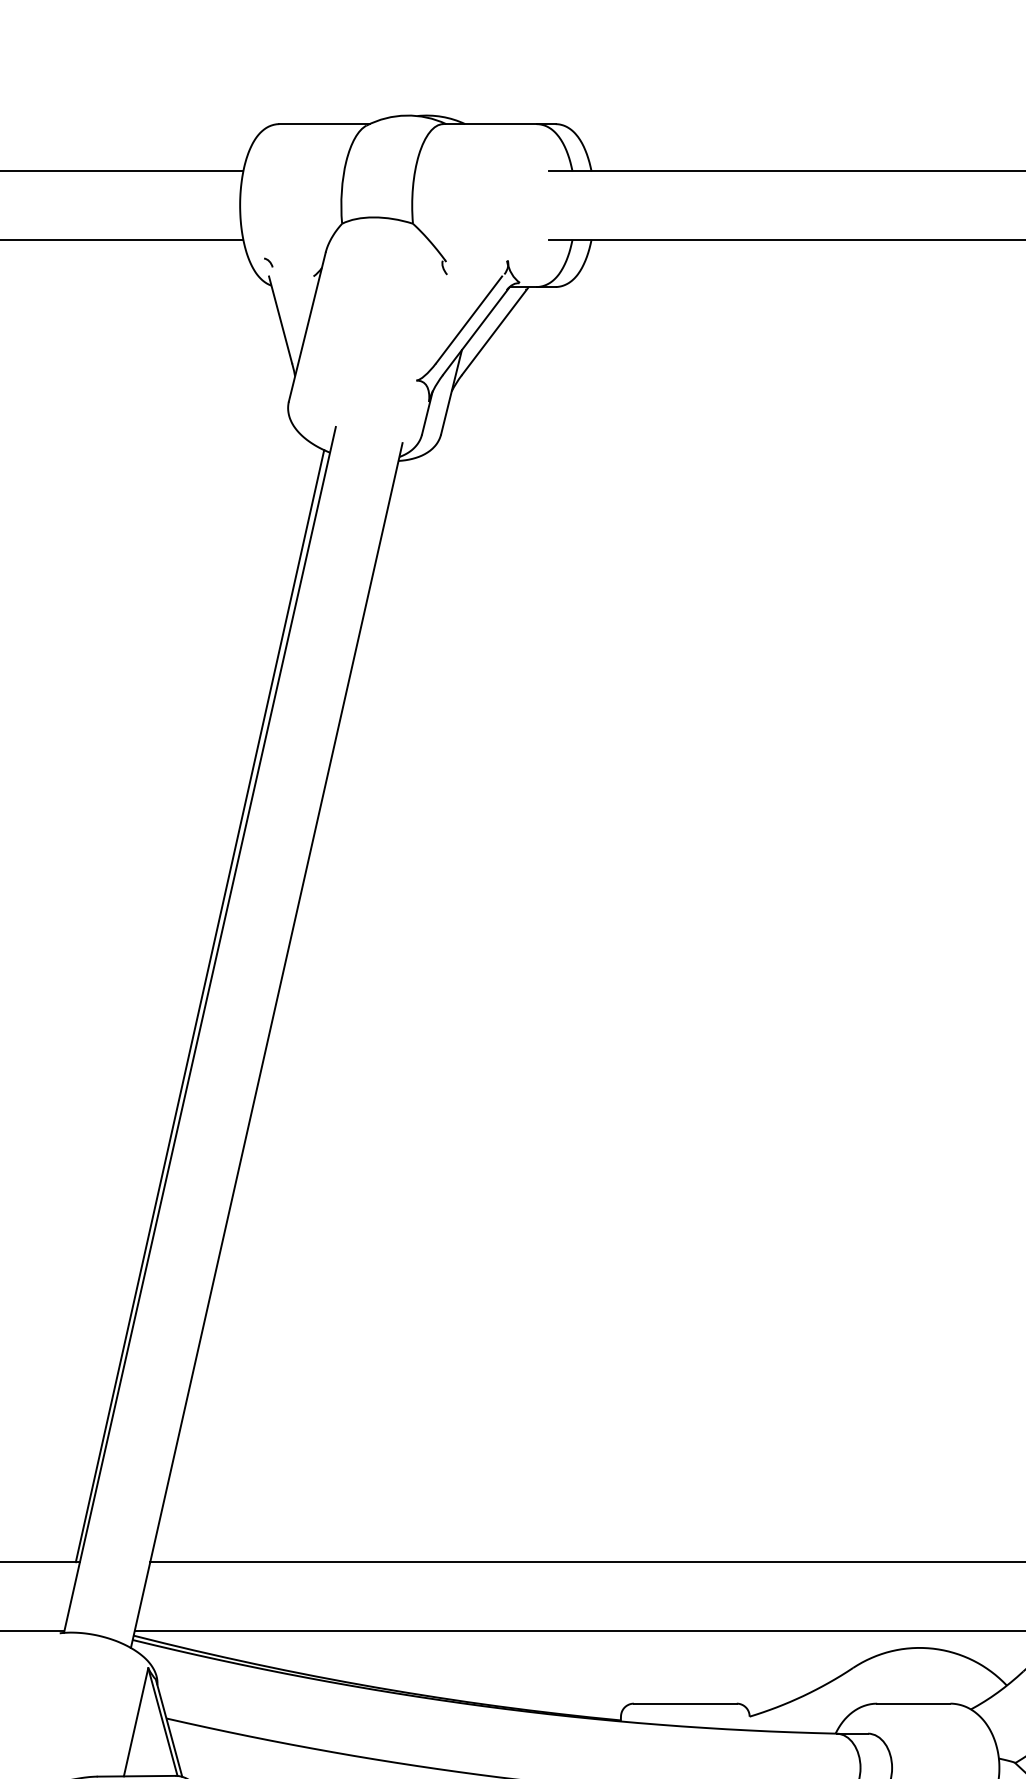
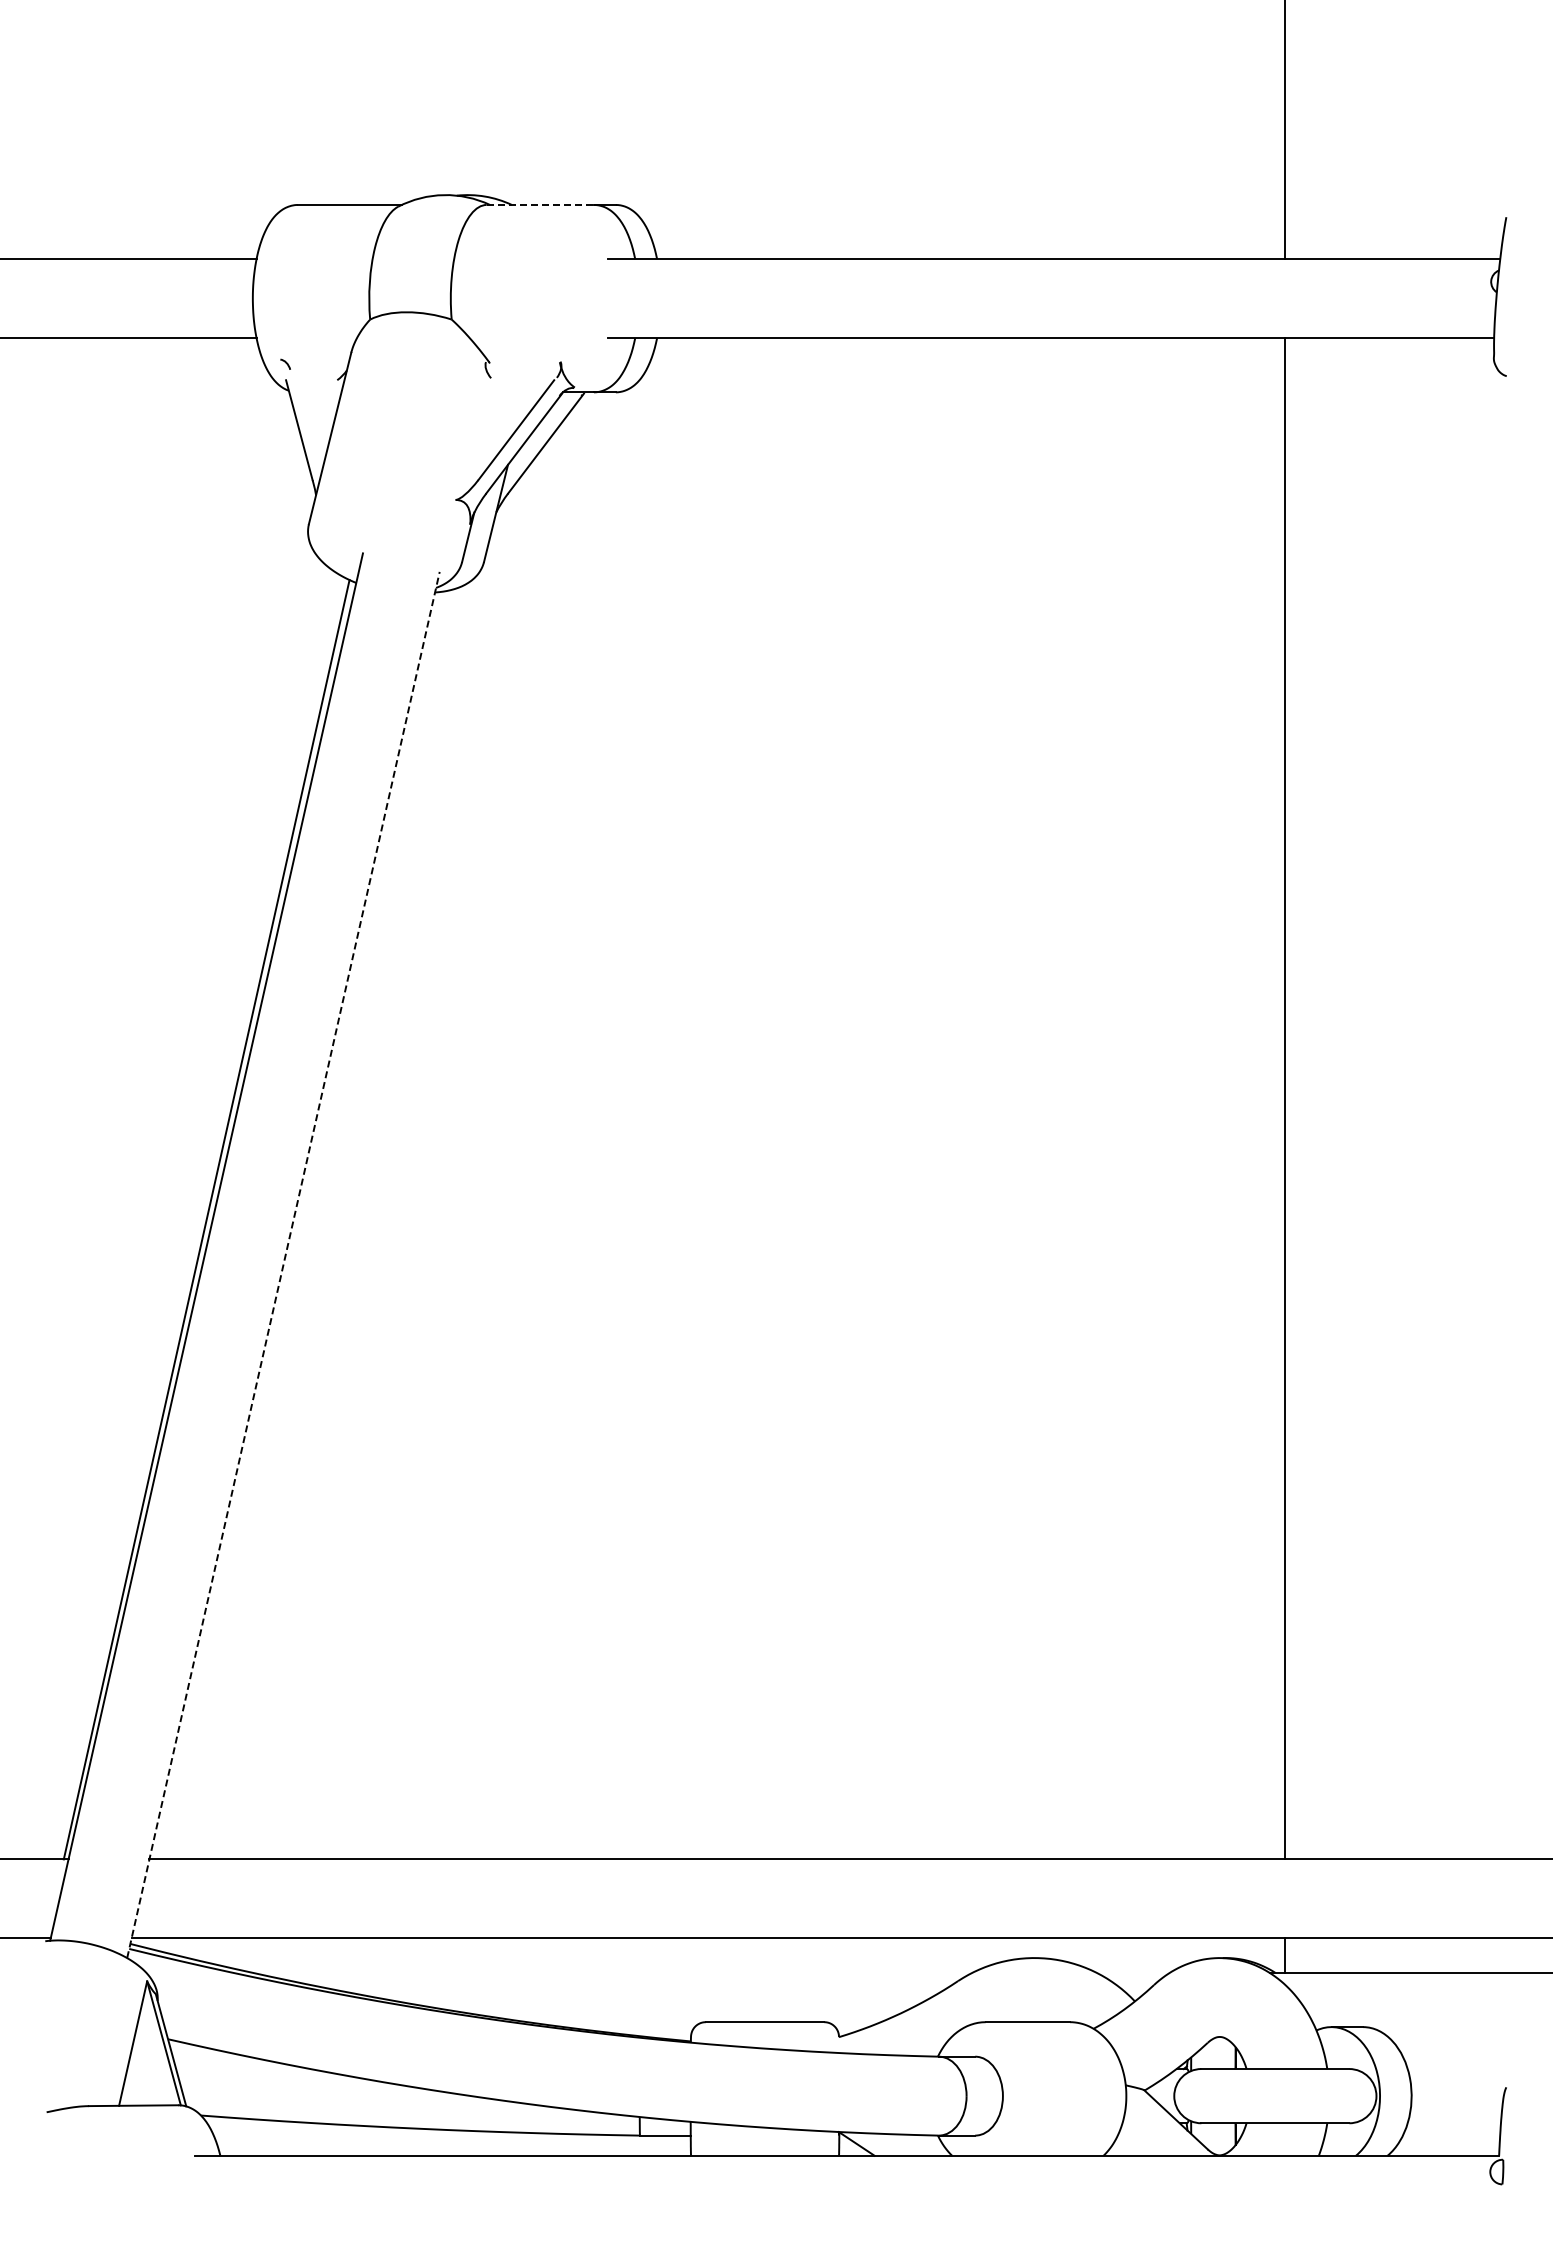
line: (490, 123) -> (540, 204), solid -> dashed
line: (266, 1045) -> (283, 1264), solid -> dashed

